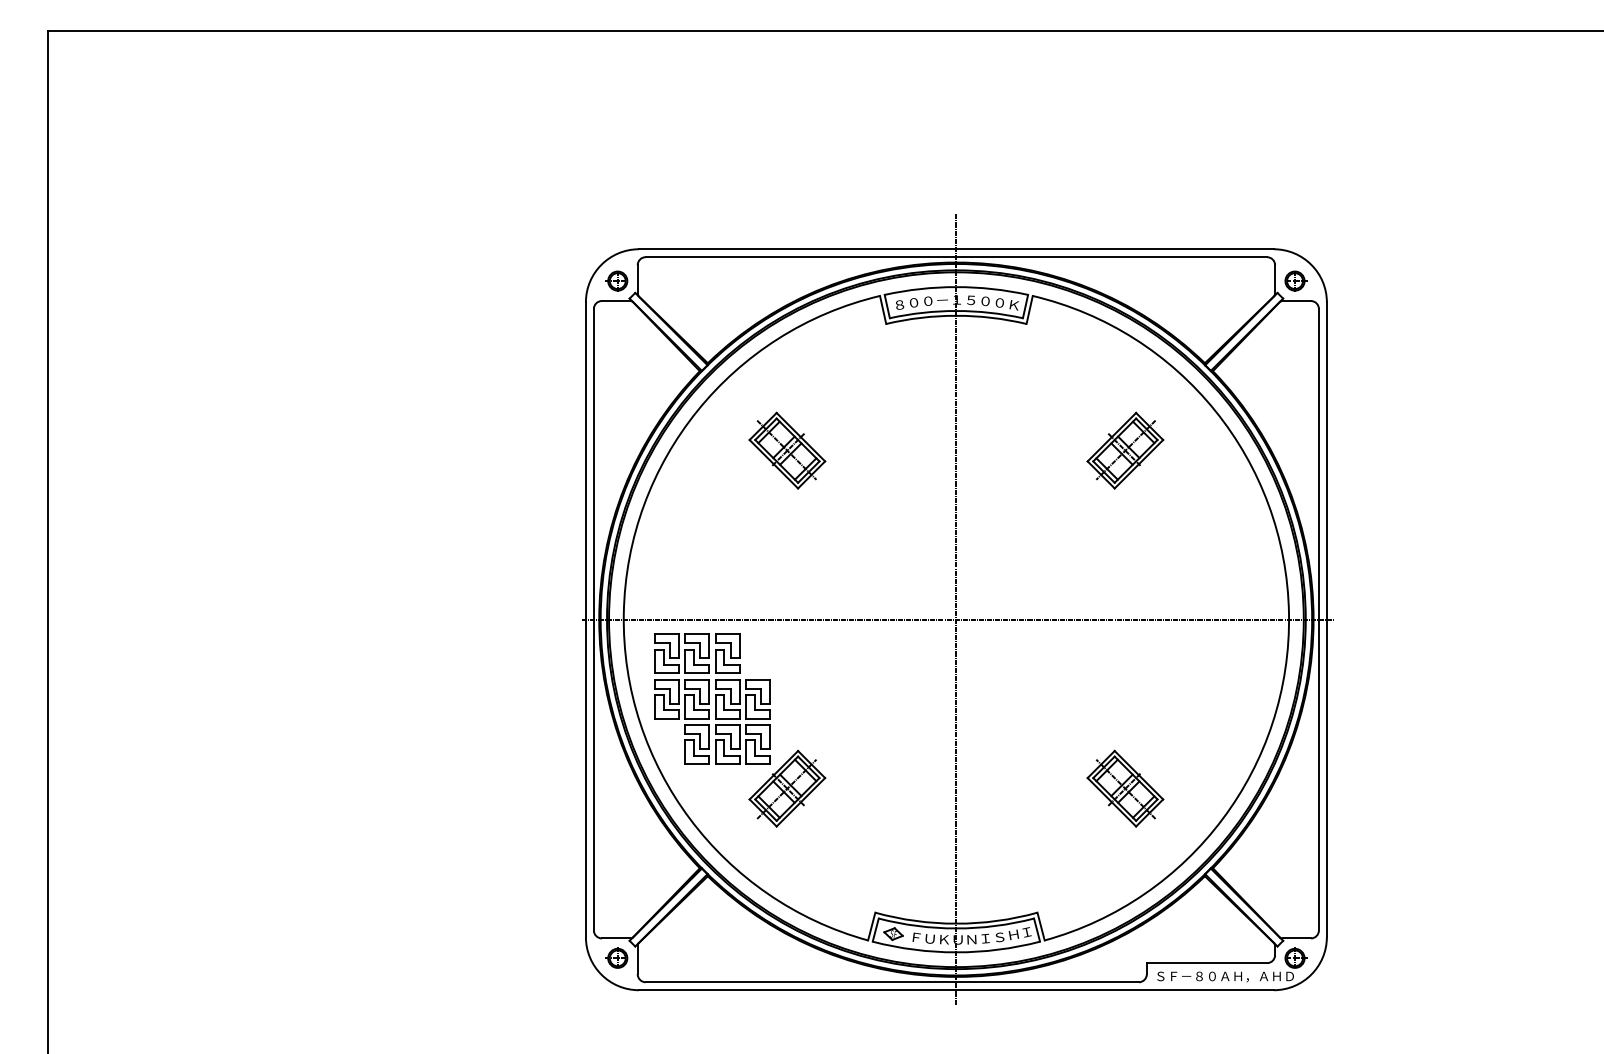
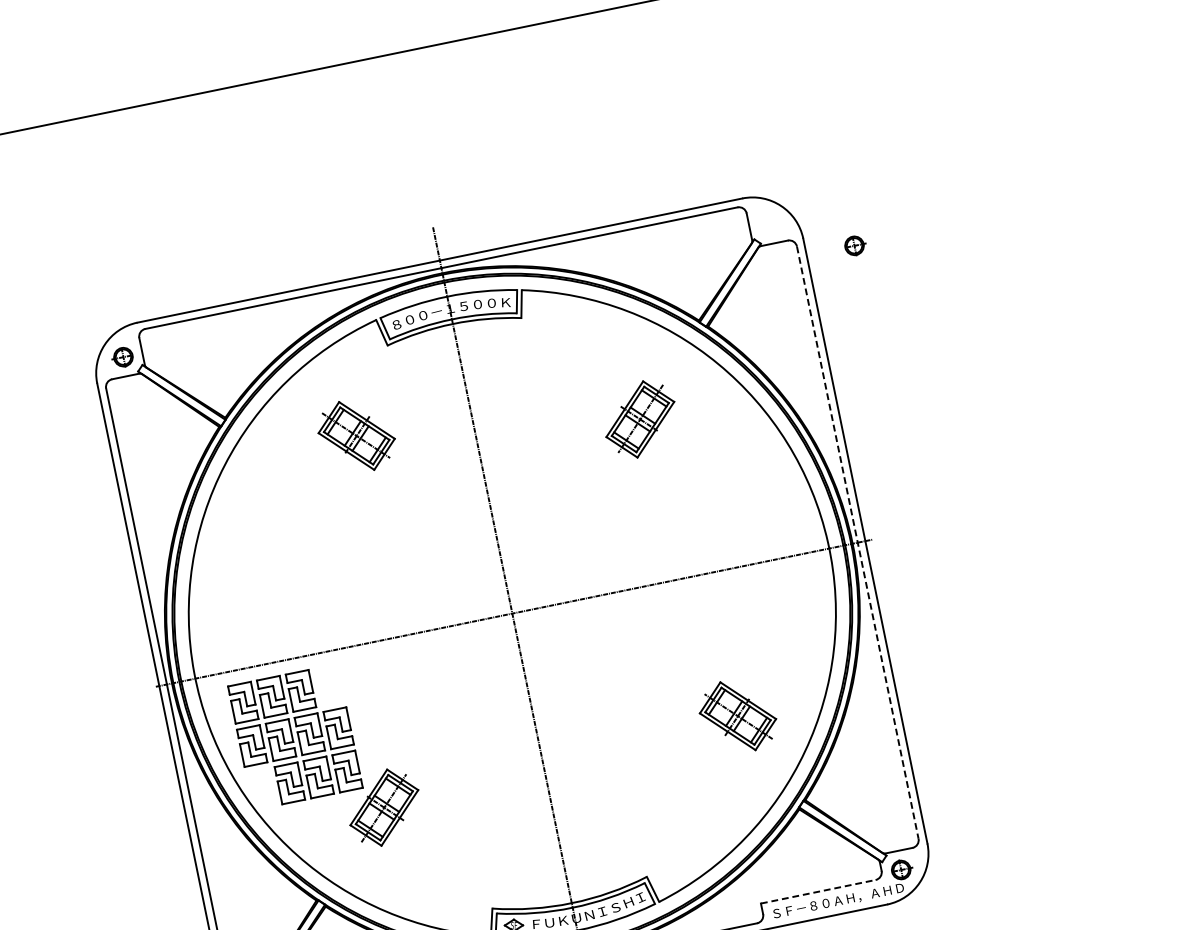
part: (1295, 280) -> (854, 245), moved
part: (787, 450) -> (356, 435), moved
line: (1318, 619) -> (857, 542), solid -> dashed
part: (1125, 788) -> (738, 715), moved
line: (1207, 963) -> (818, 892), solid -> dashed

